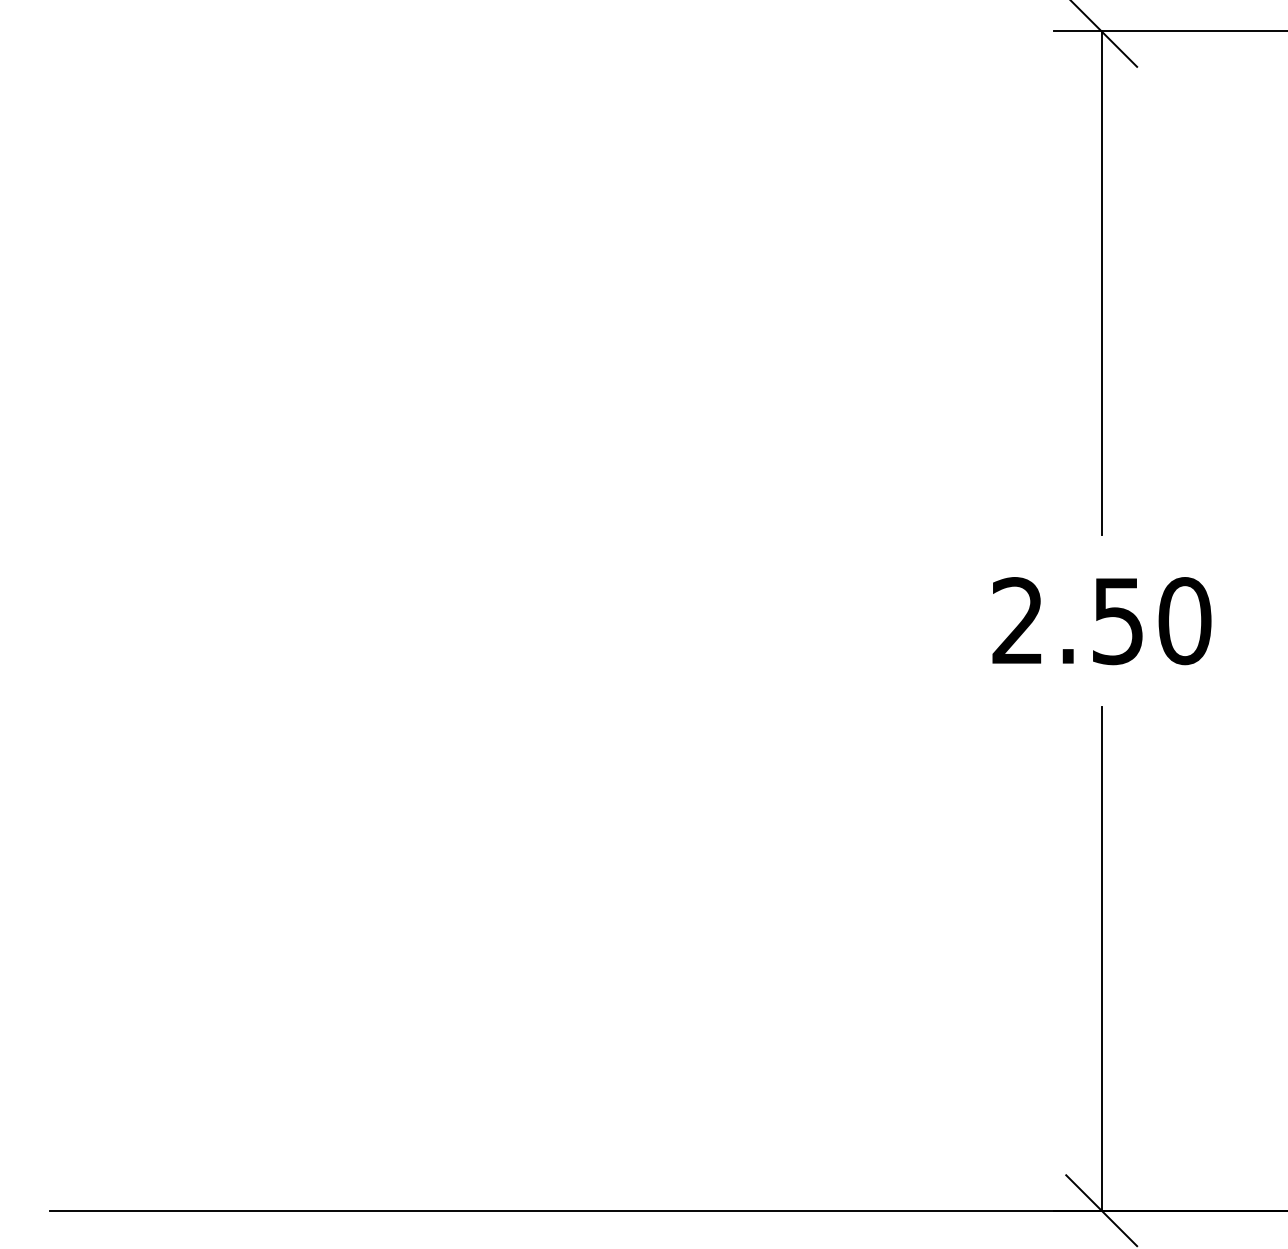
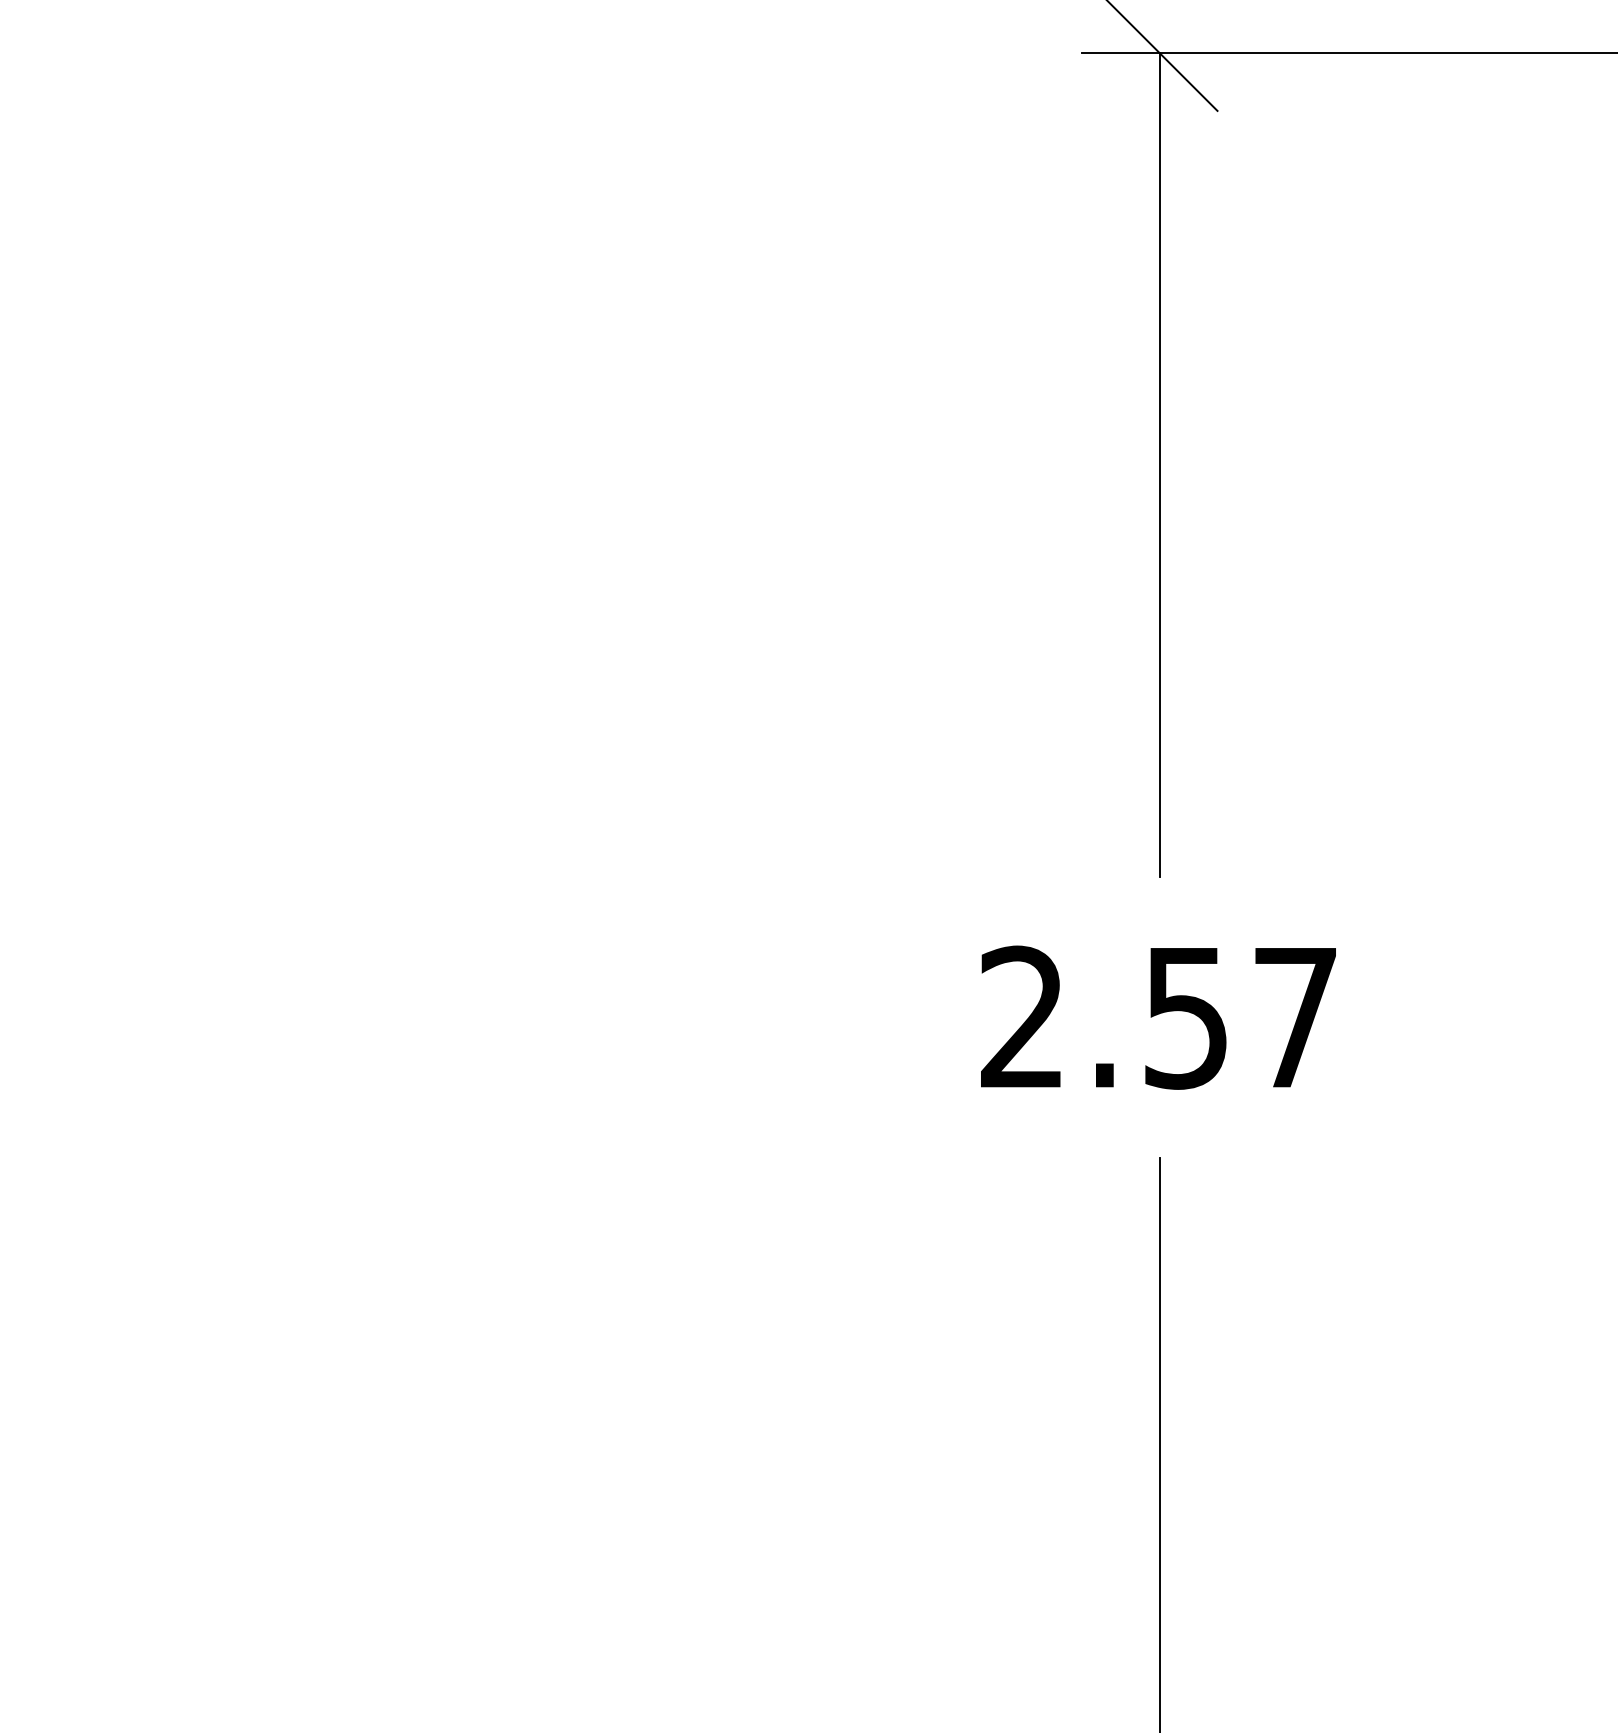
text: (1184, 621) -> (1295, 1018), 2.50 -> 2.57

